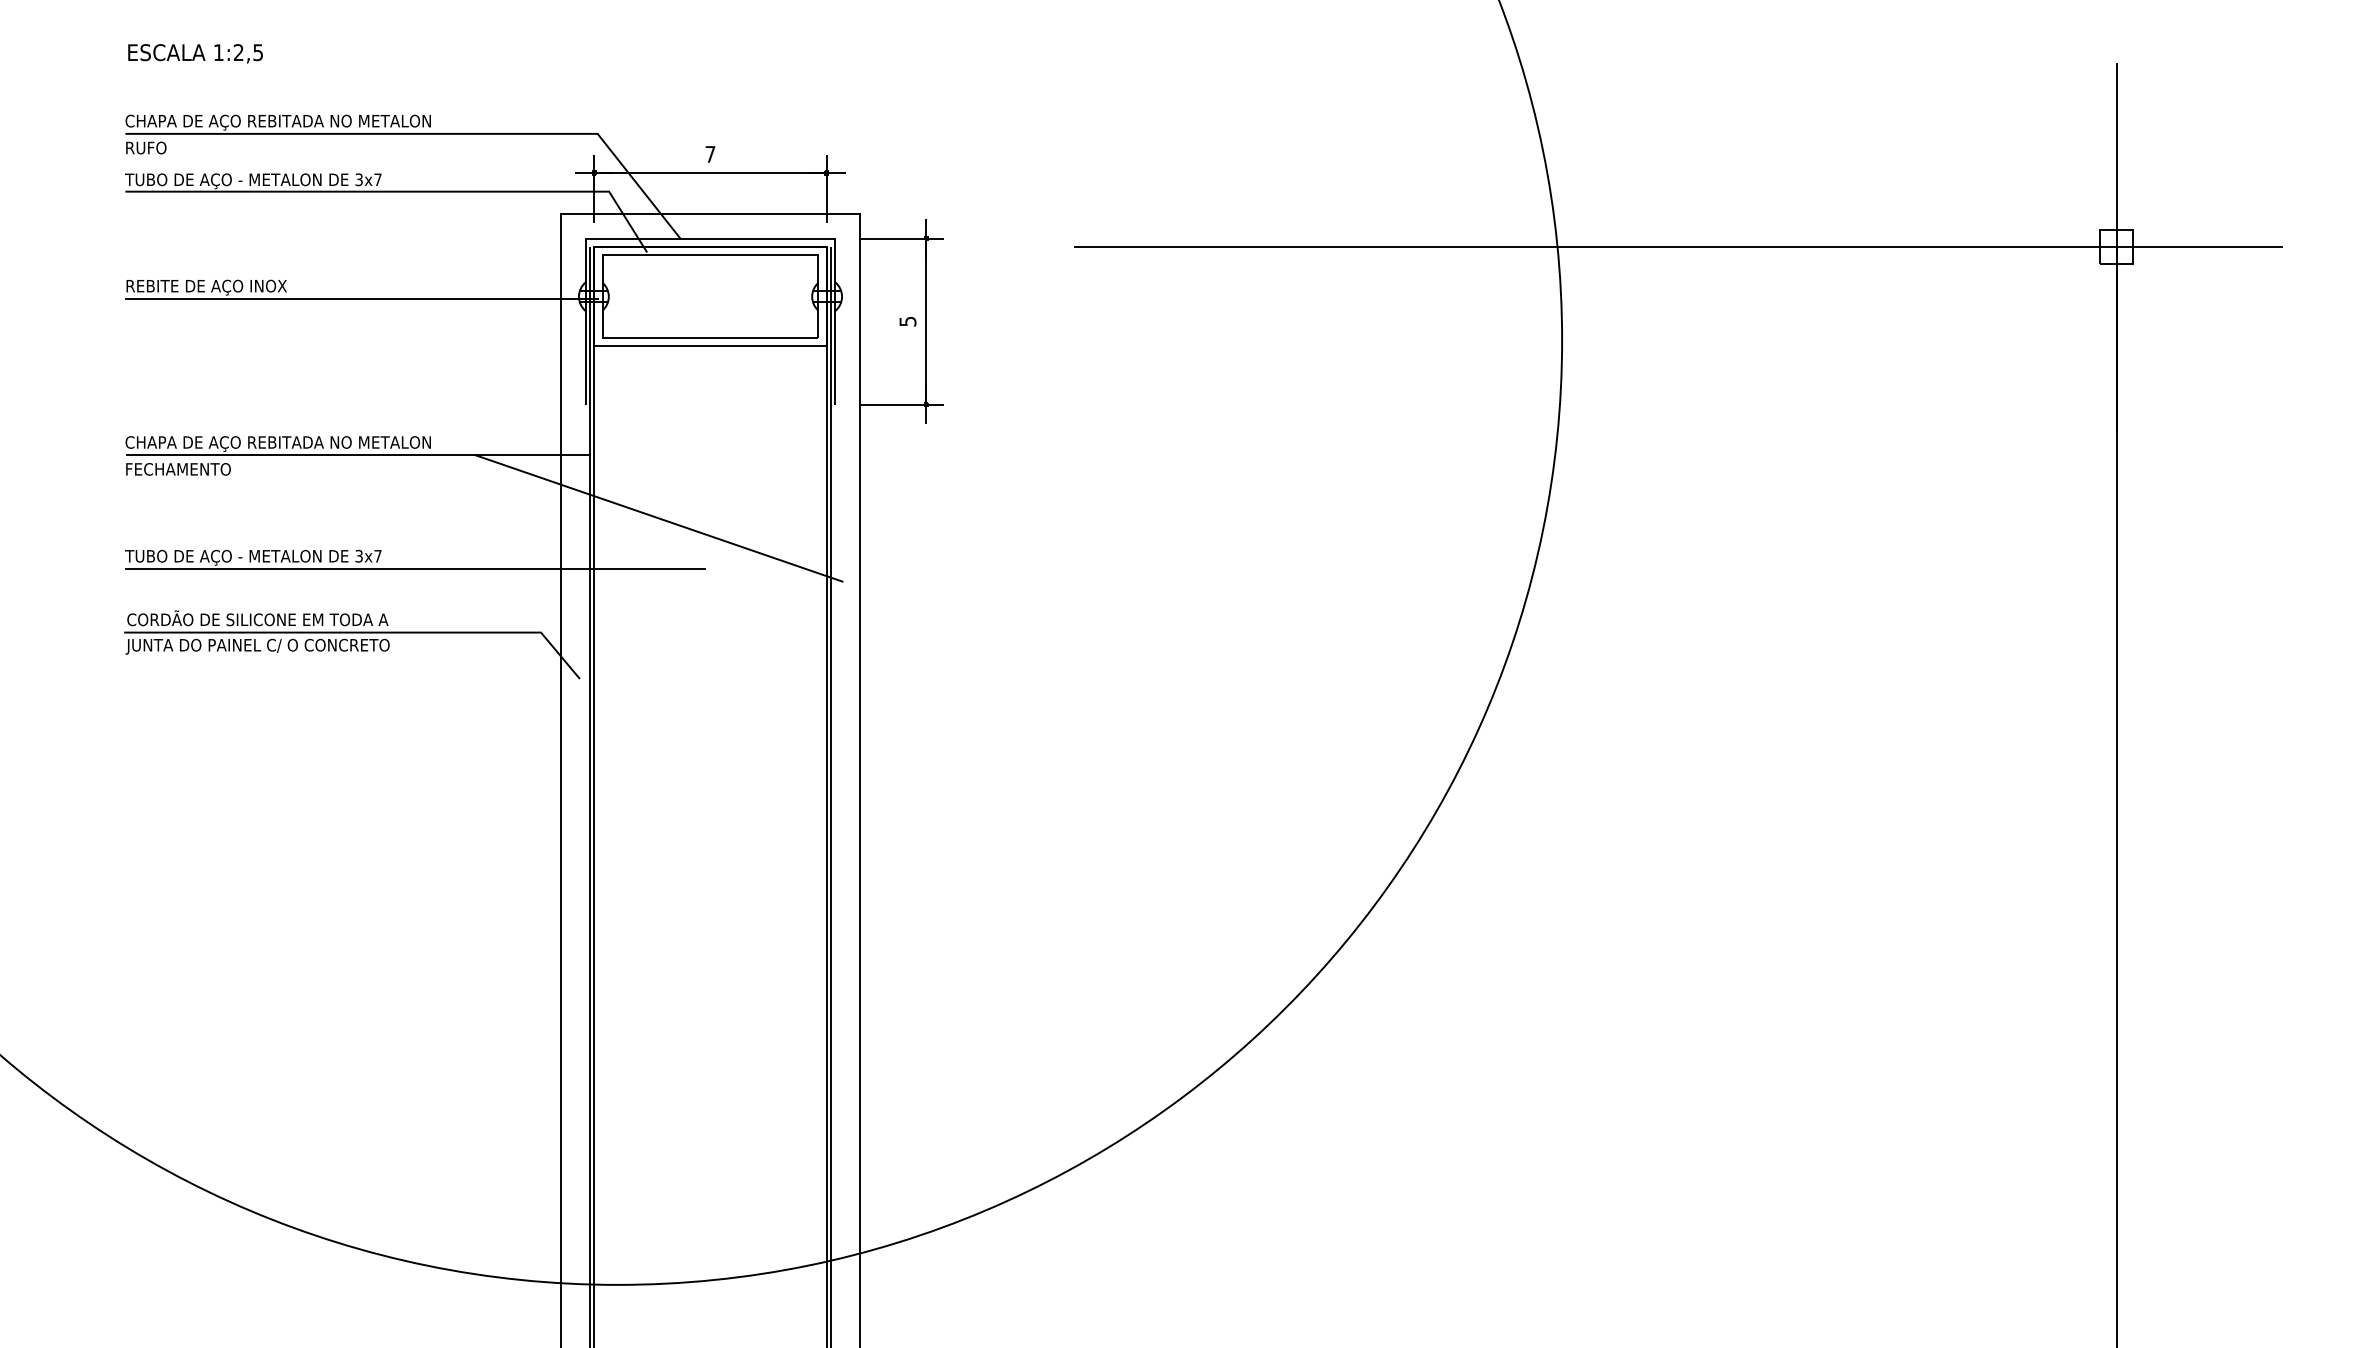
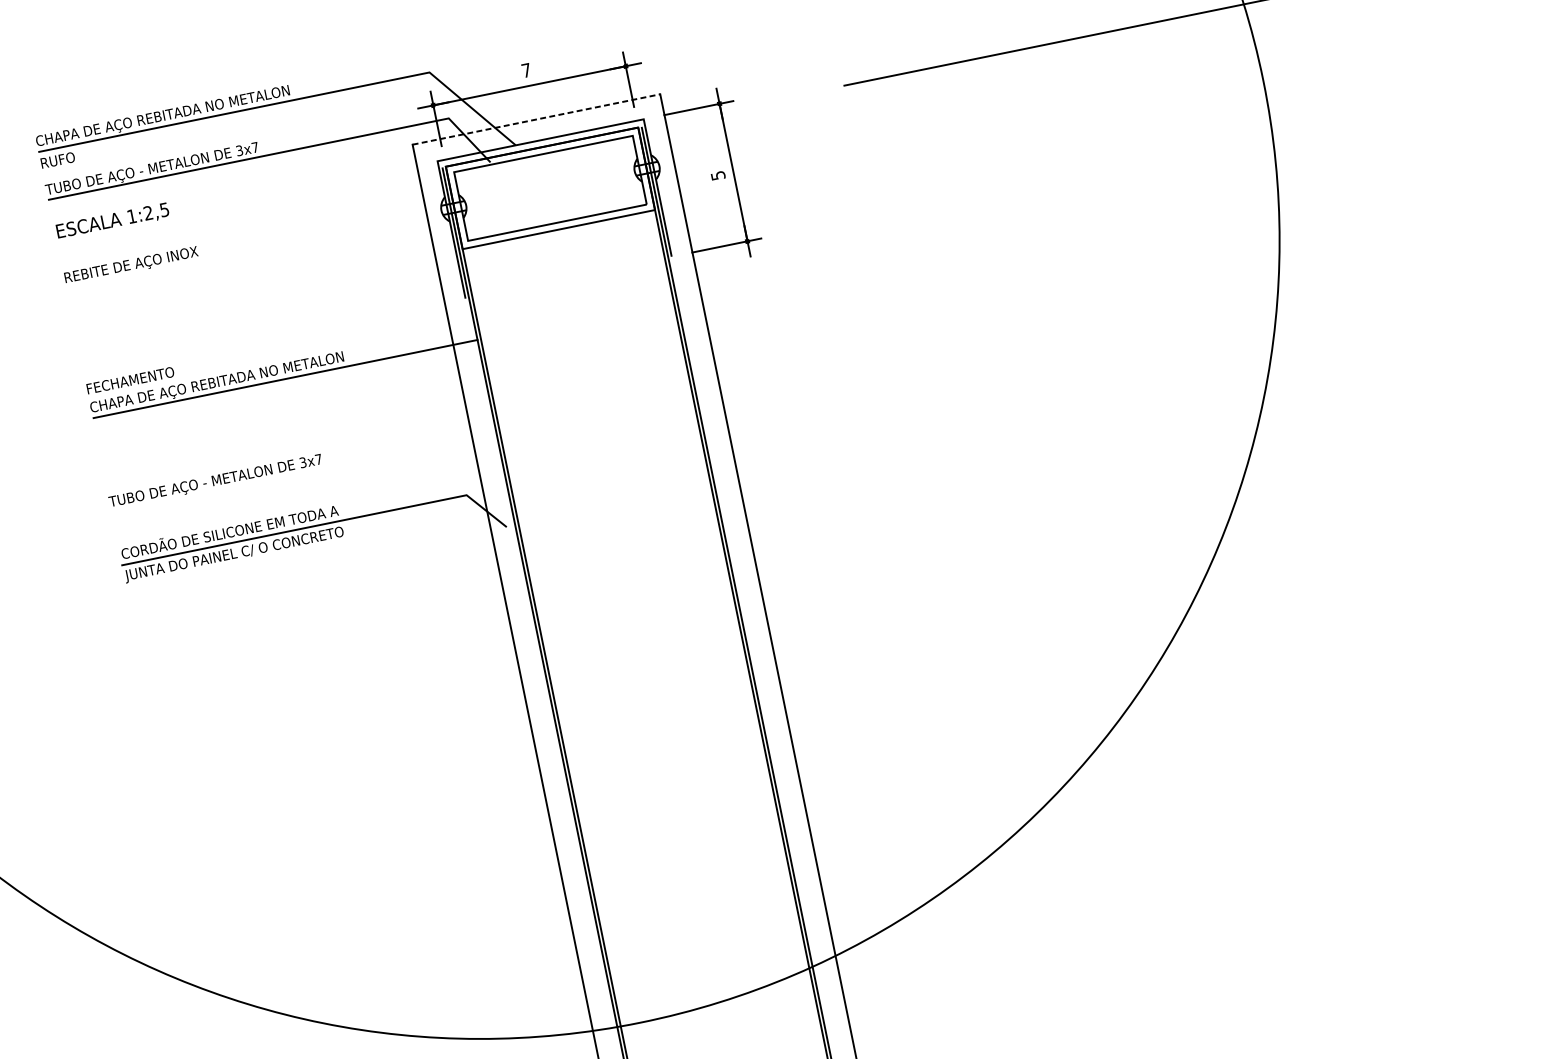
text: (195, 53) -> (112, 221), moved
line: (711, 213) -> (537, 119), solid -> dashed
line: (361, 298) -> (261, 248), removed
text: (178, 469) -> (130, 380), moved
line: (658, 518) -> (544, 380), removed
line: (415, 569) -> (352, 464), removed

